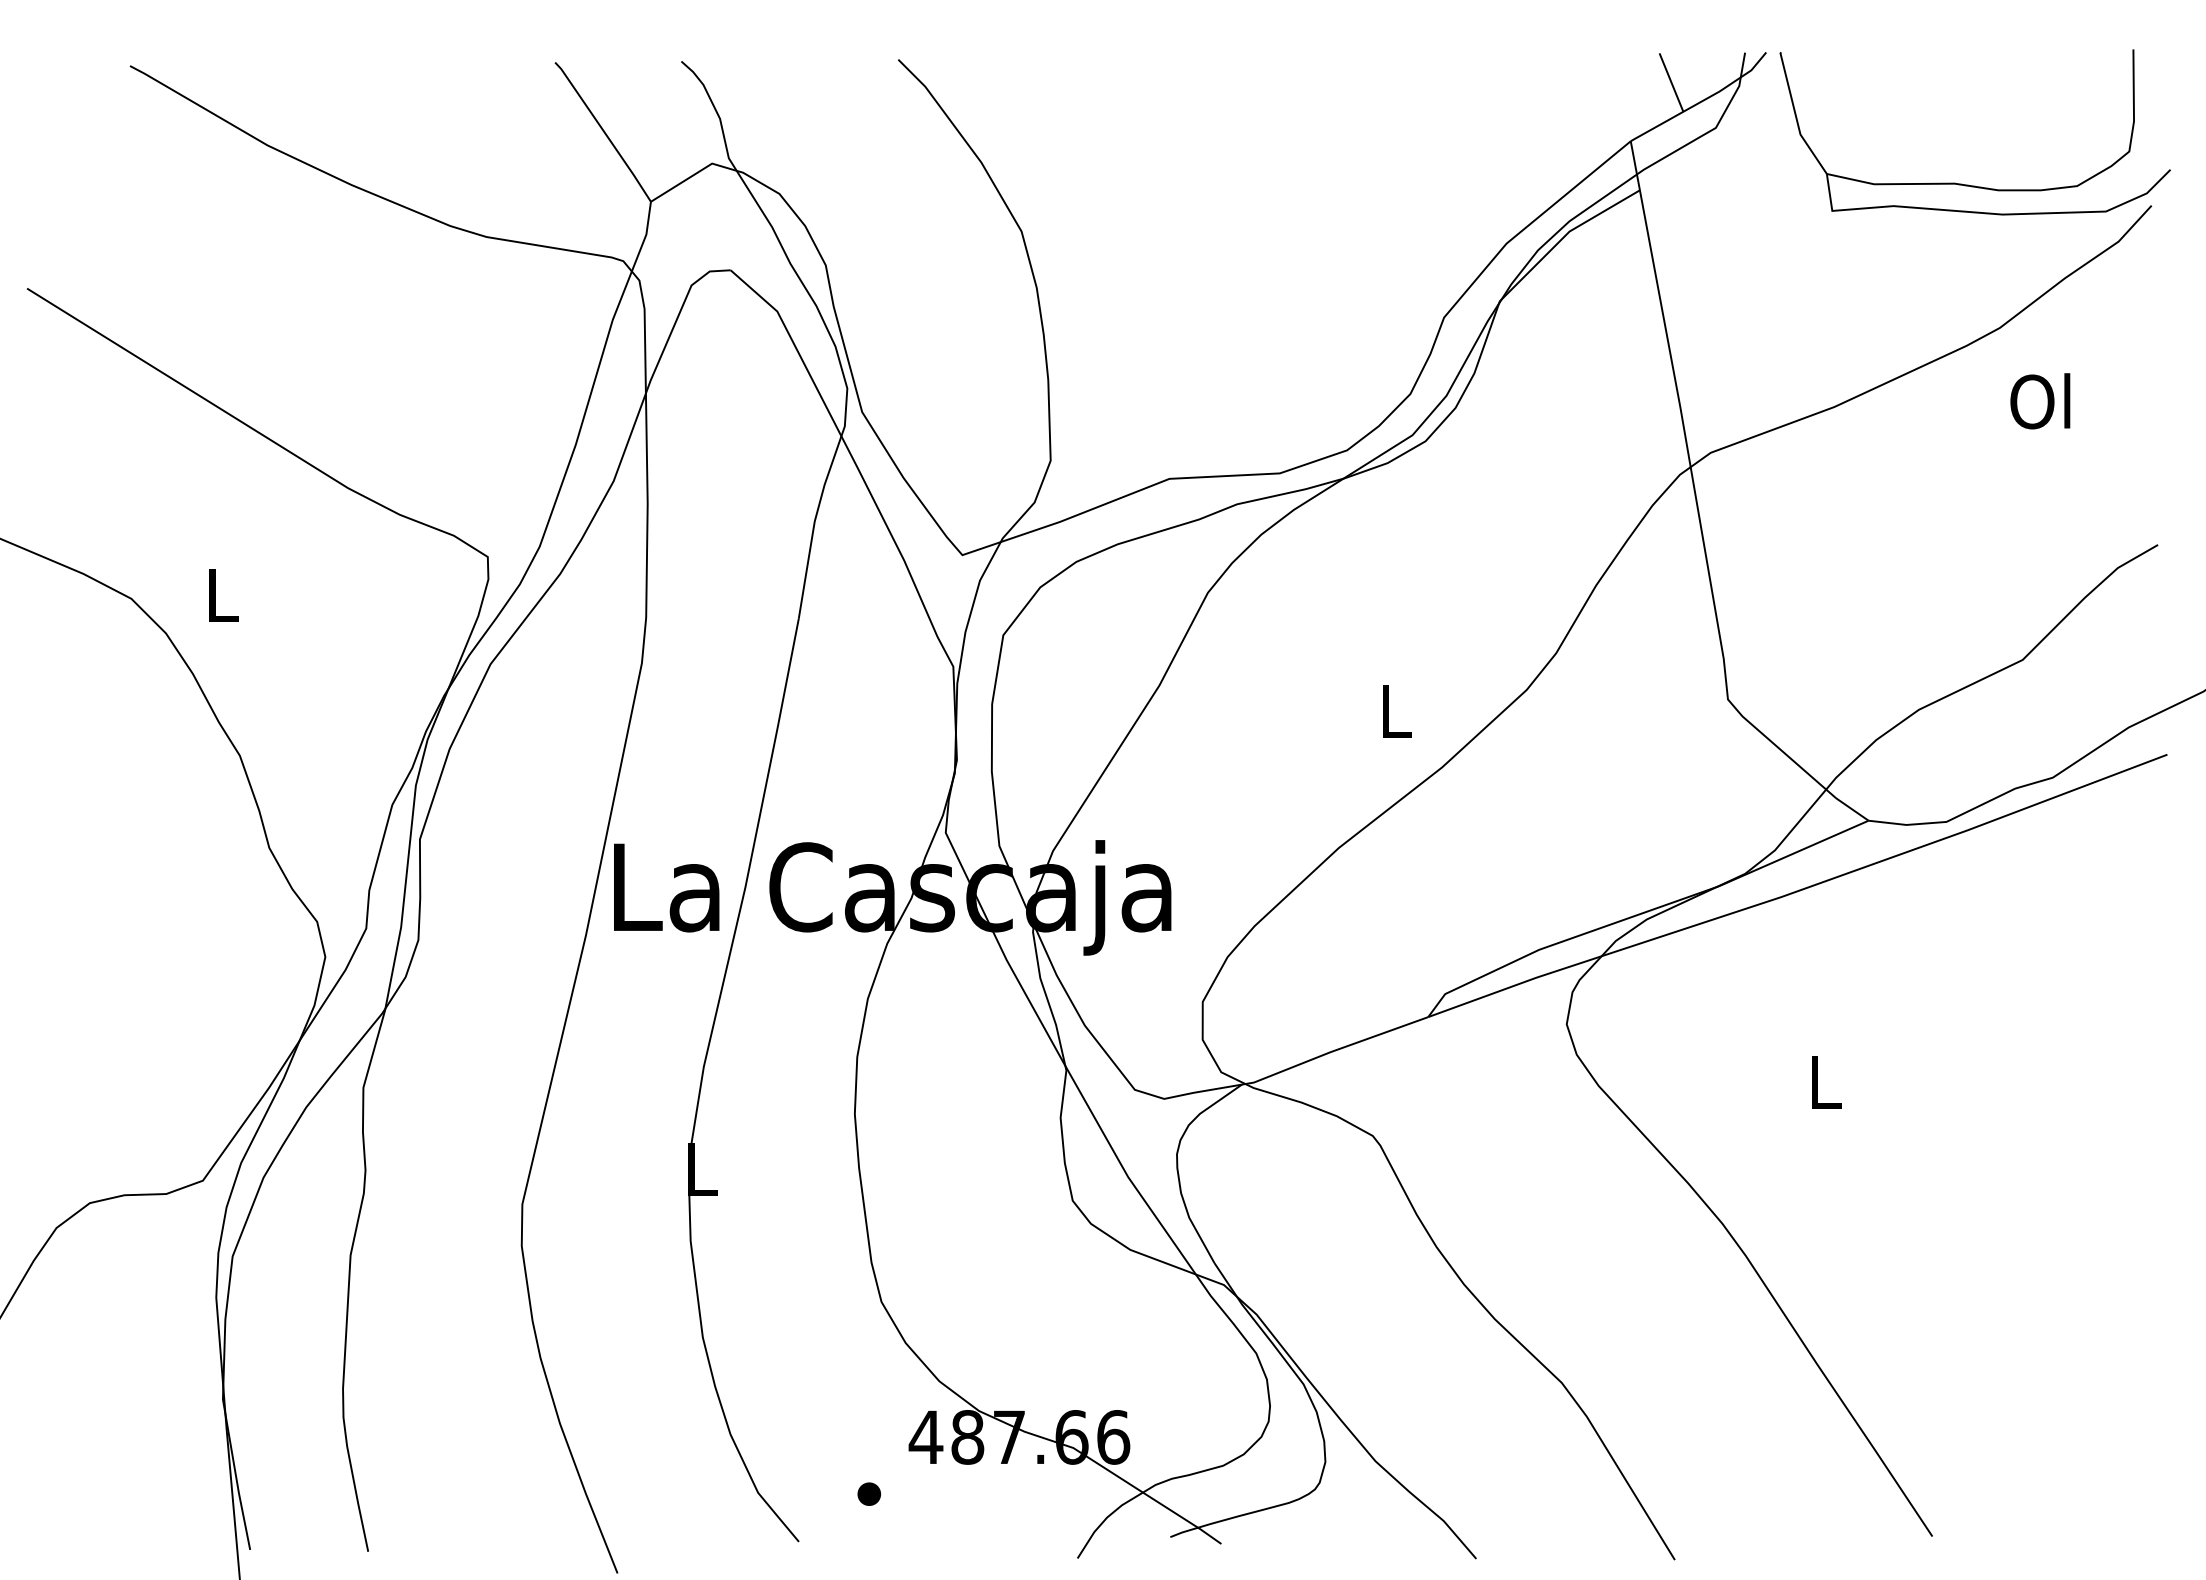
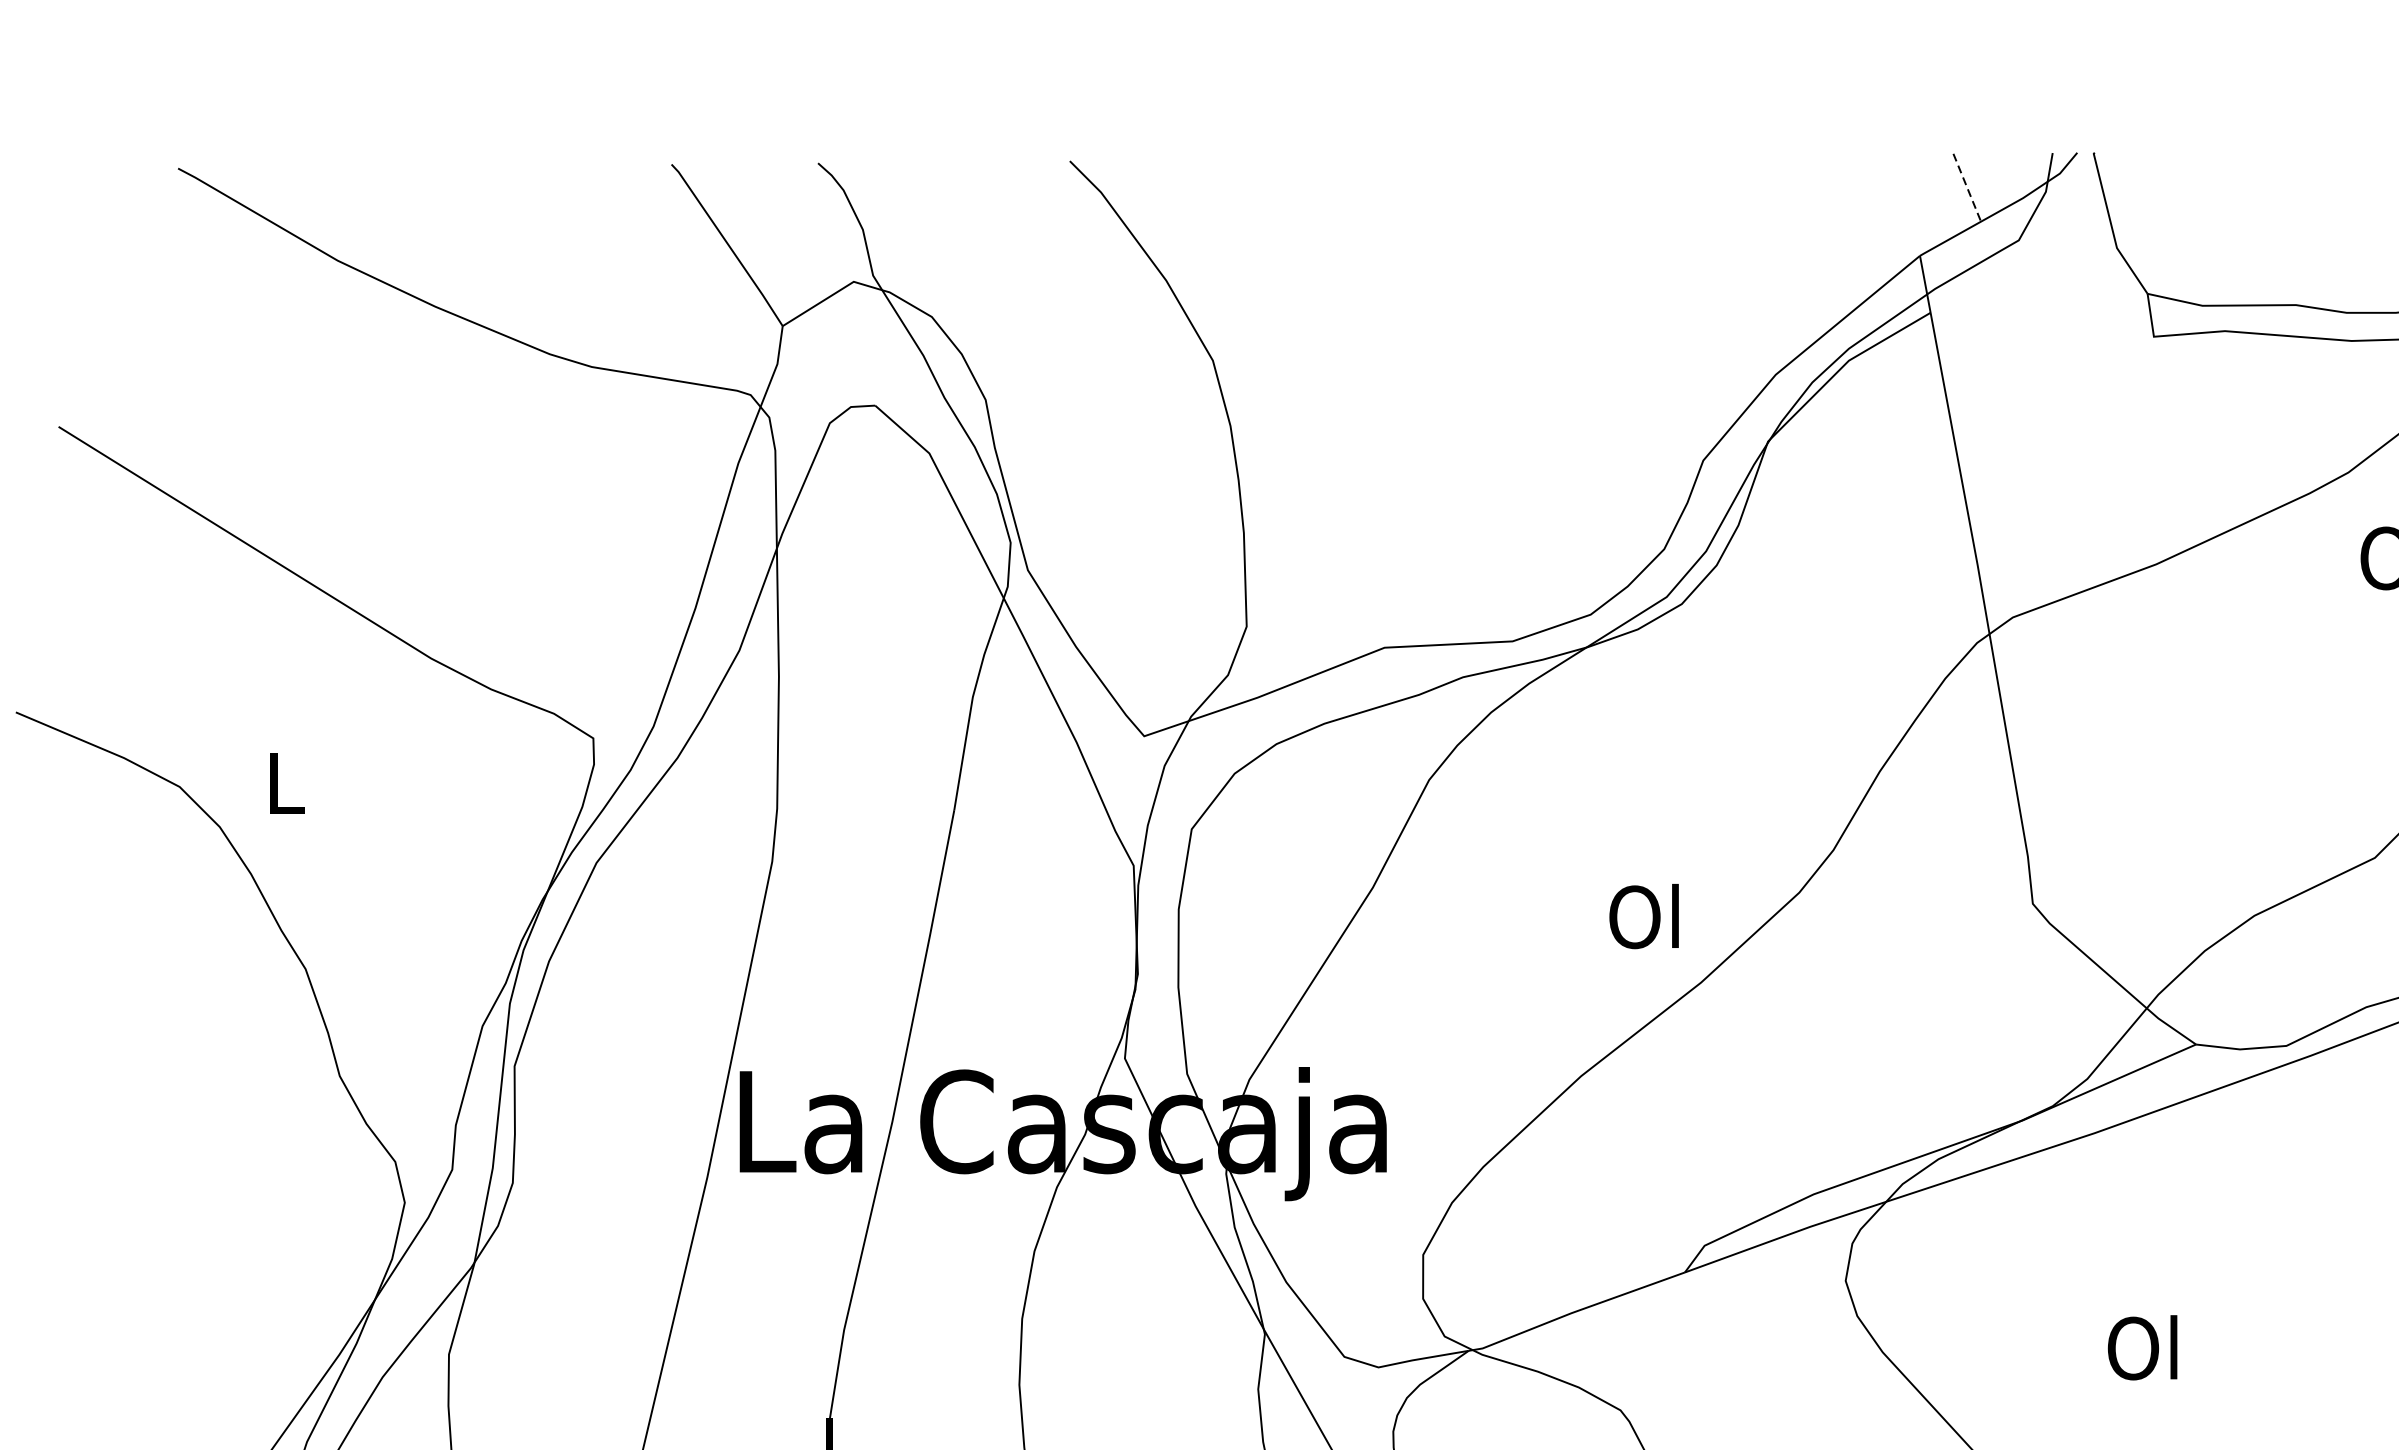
line: (1671, 82) -> (1967, 187), solid -> dashed
text: (1392, 710) -> (1643, 916), L -> Ol
text: (1822, 1081) -> (2142, 1347), L -> Ol

